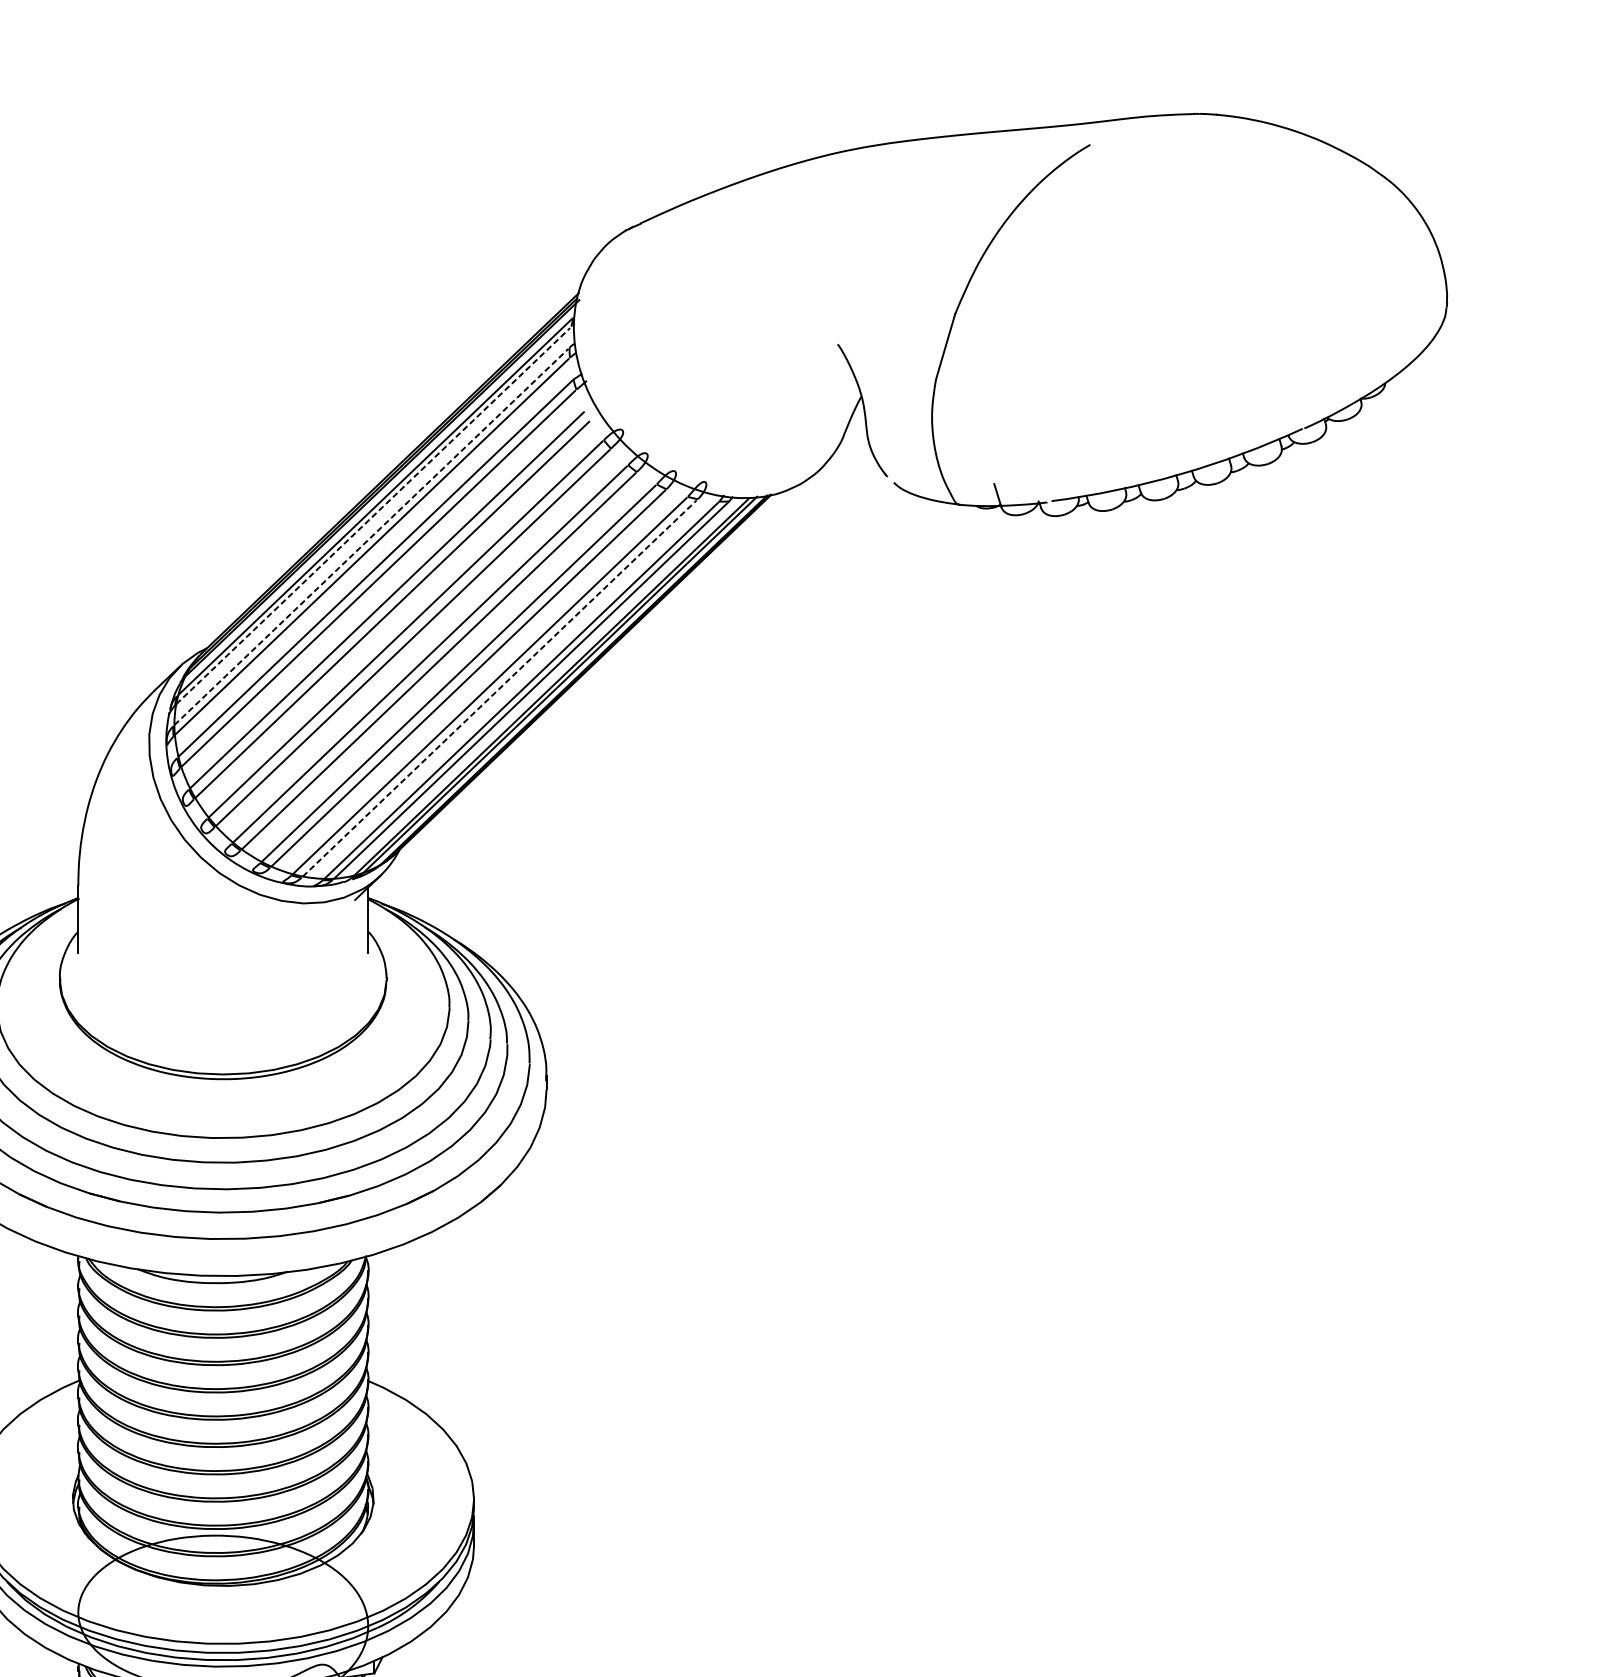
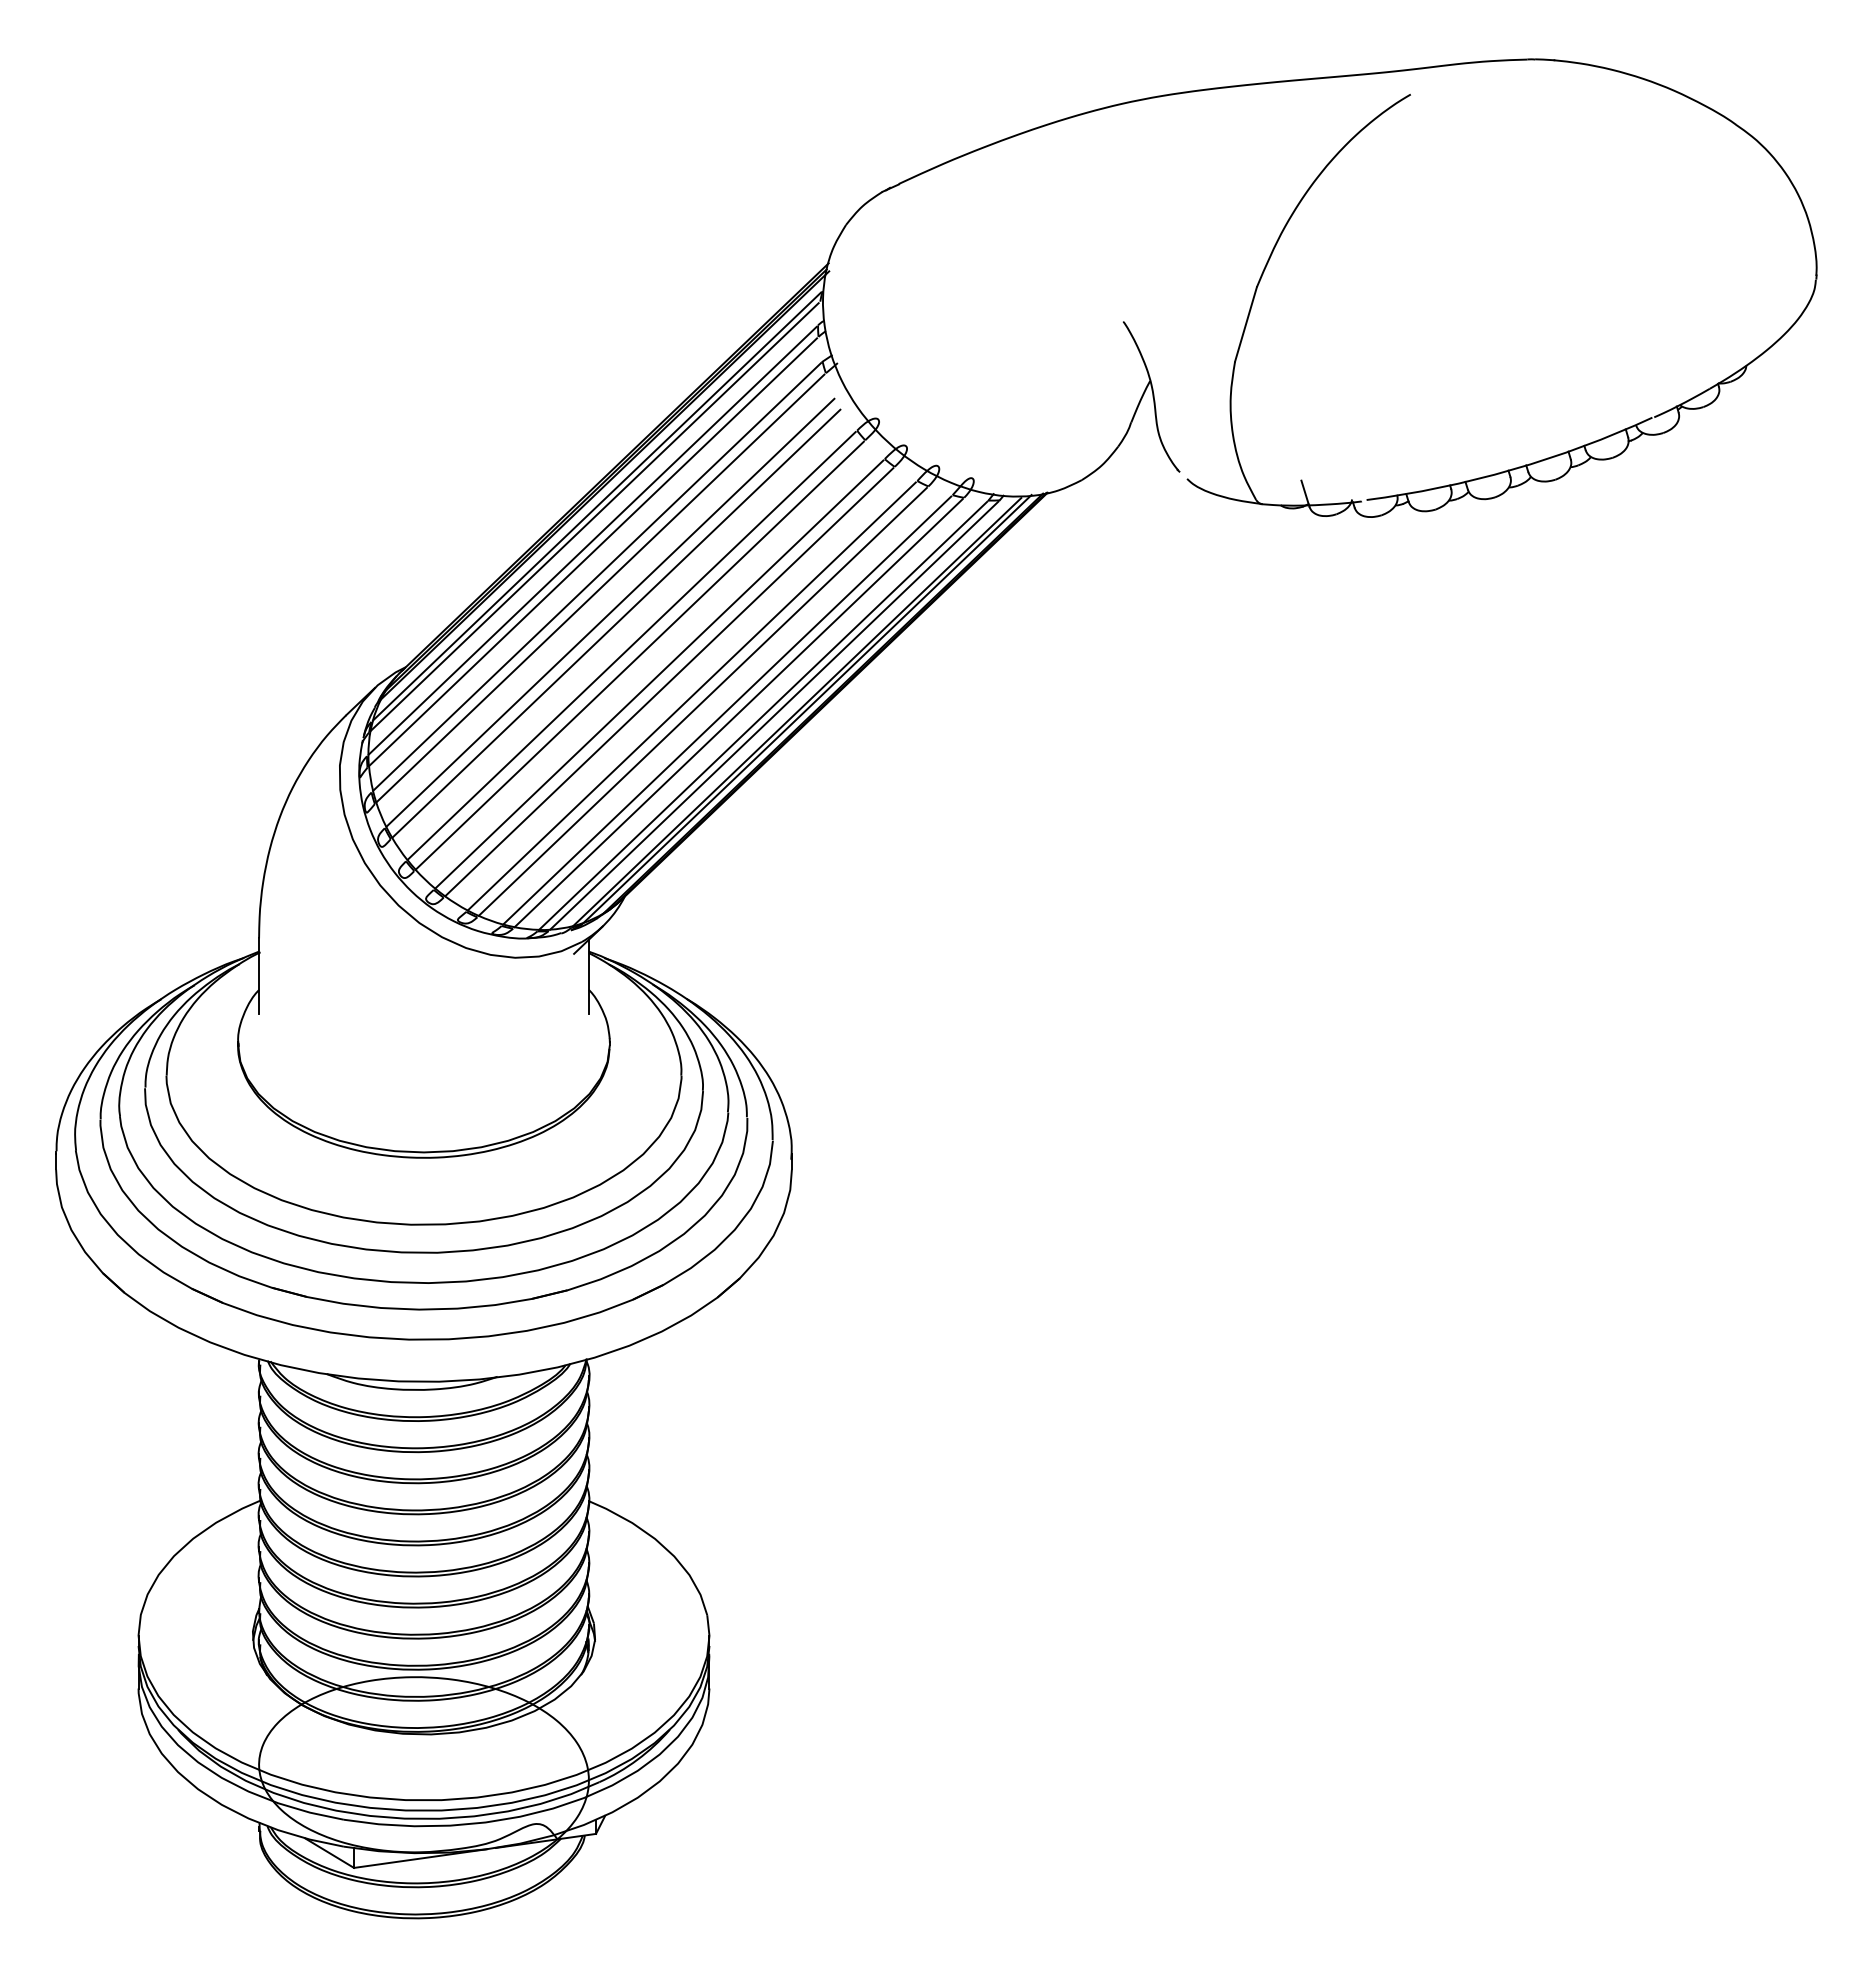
line: (373, 516) -> (594, 517), dashed -> solid
line: (371, 536) -> (592, 540), dashed -> solid
line: (499, 688) -> (738, 713), dashed -> solid

